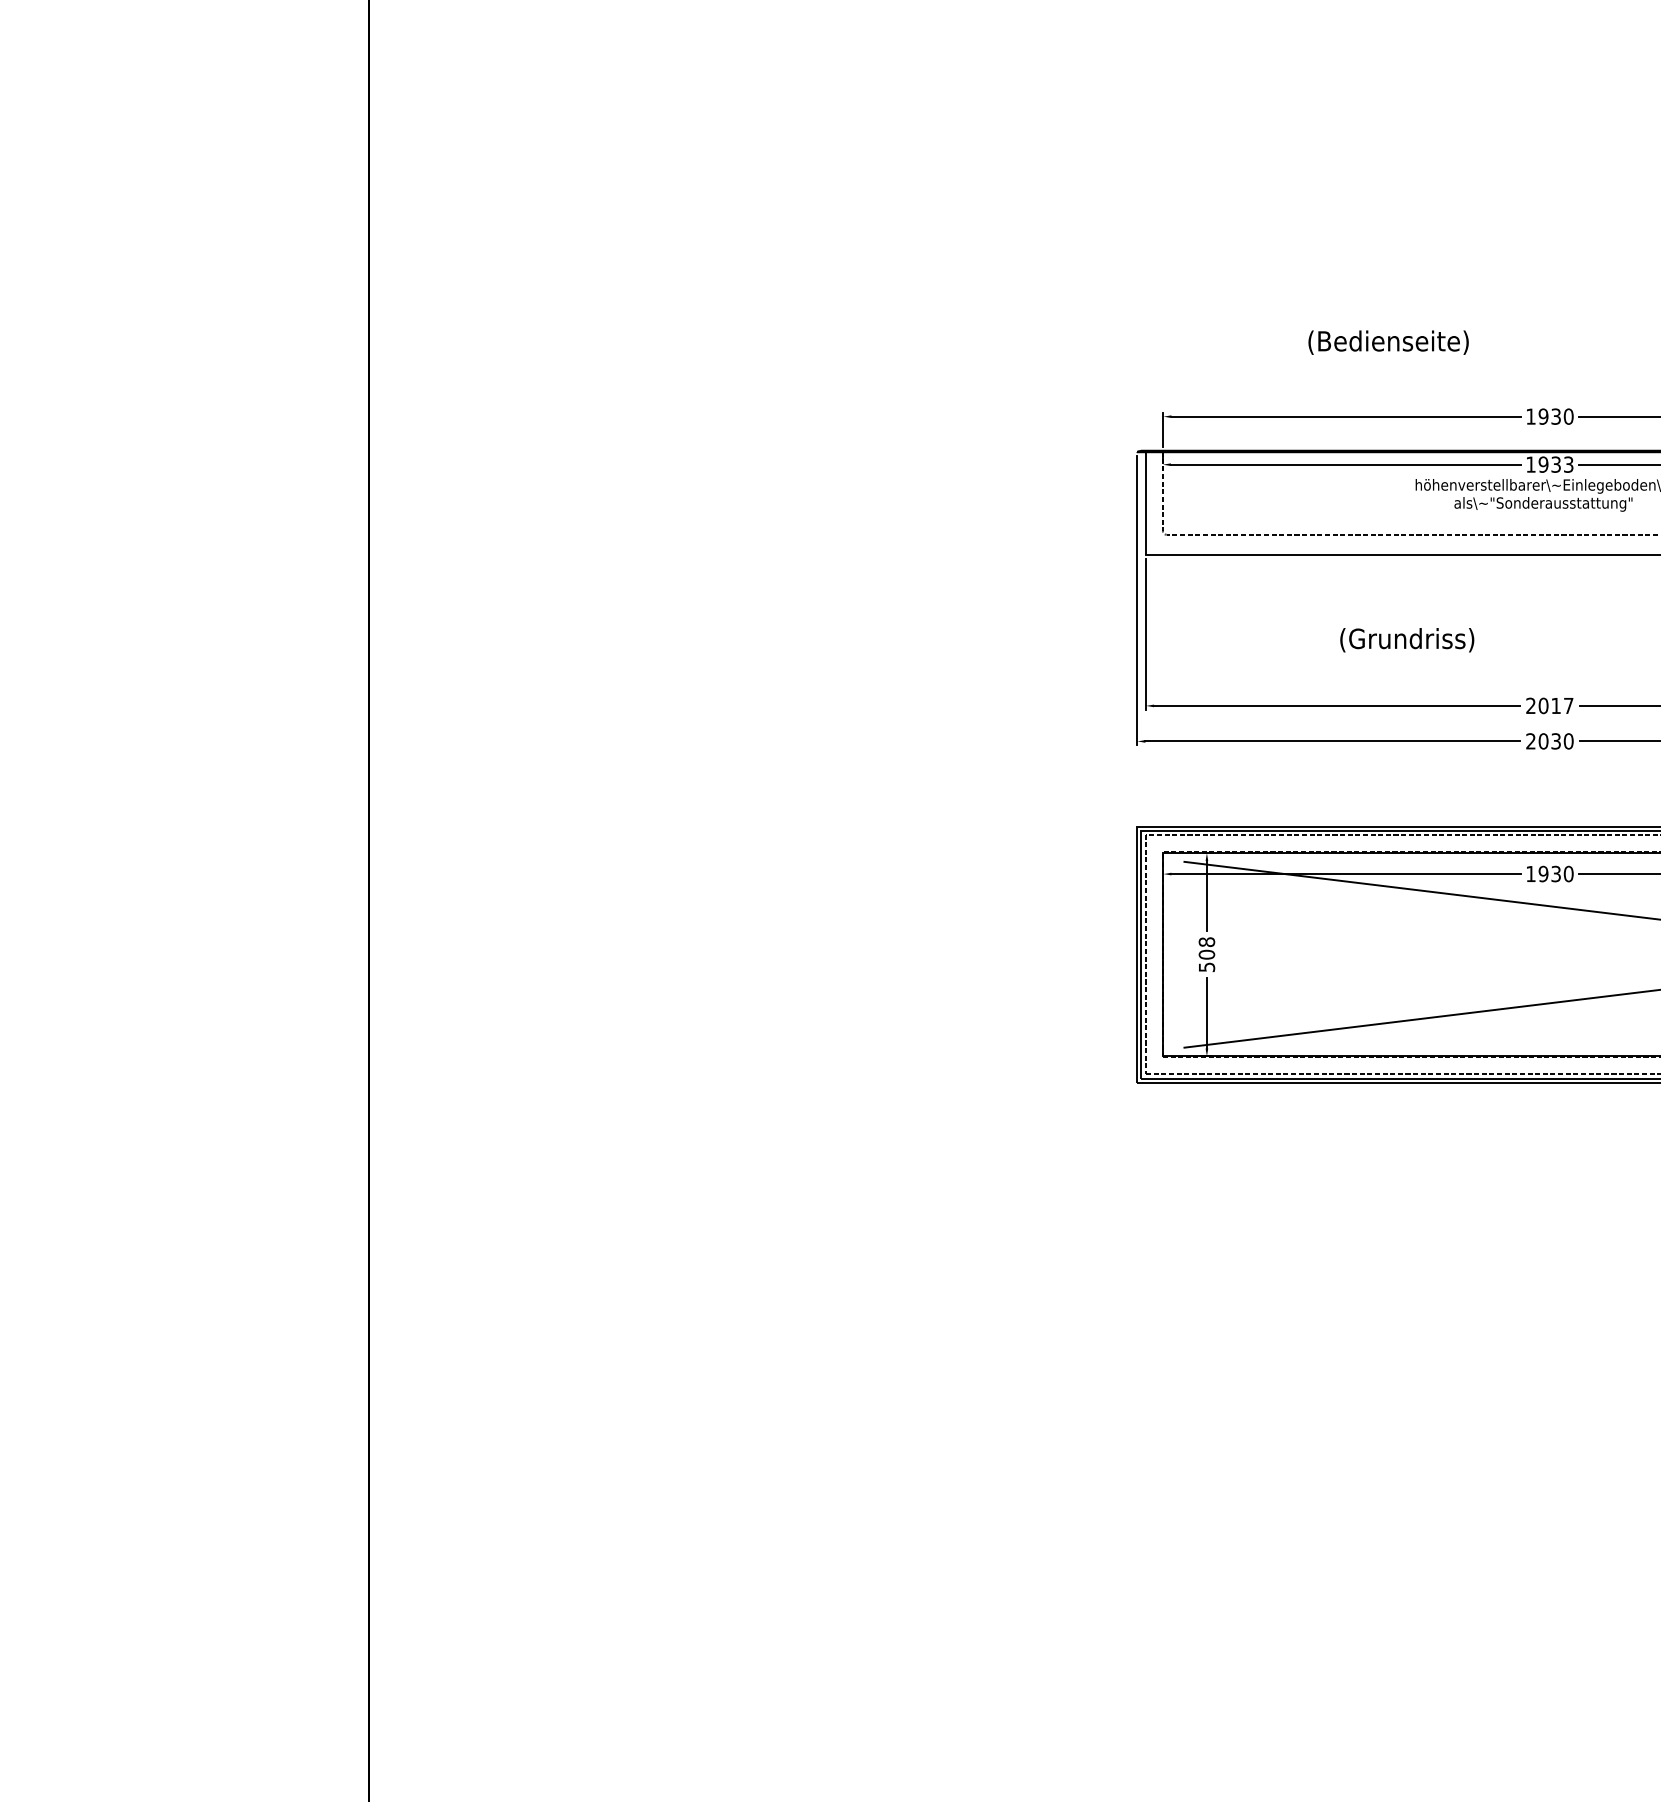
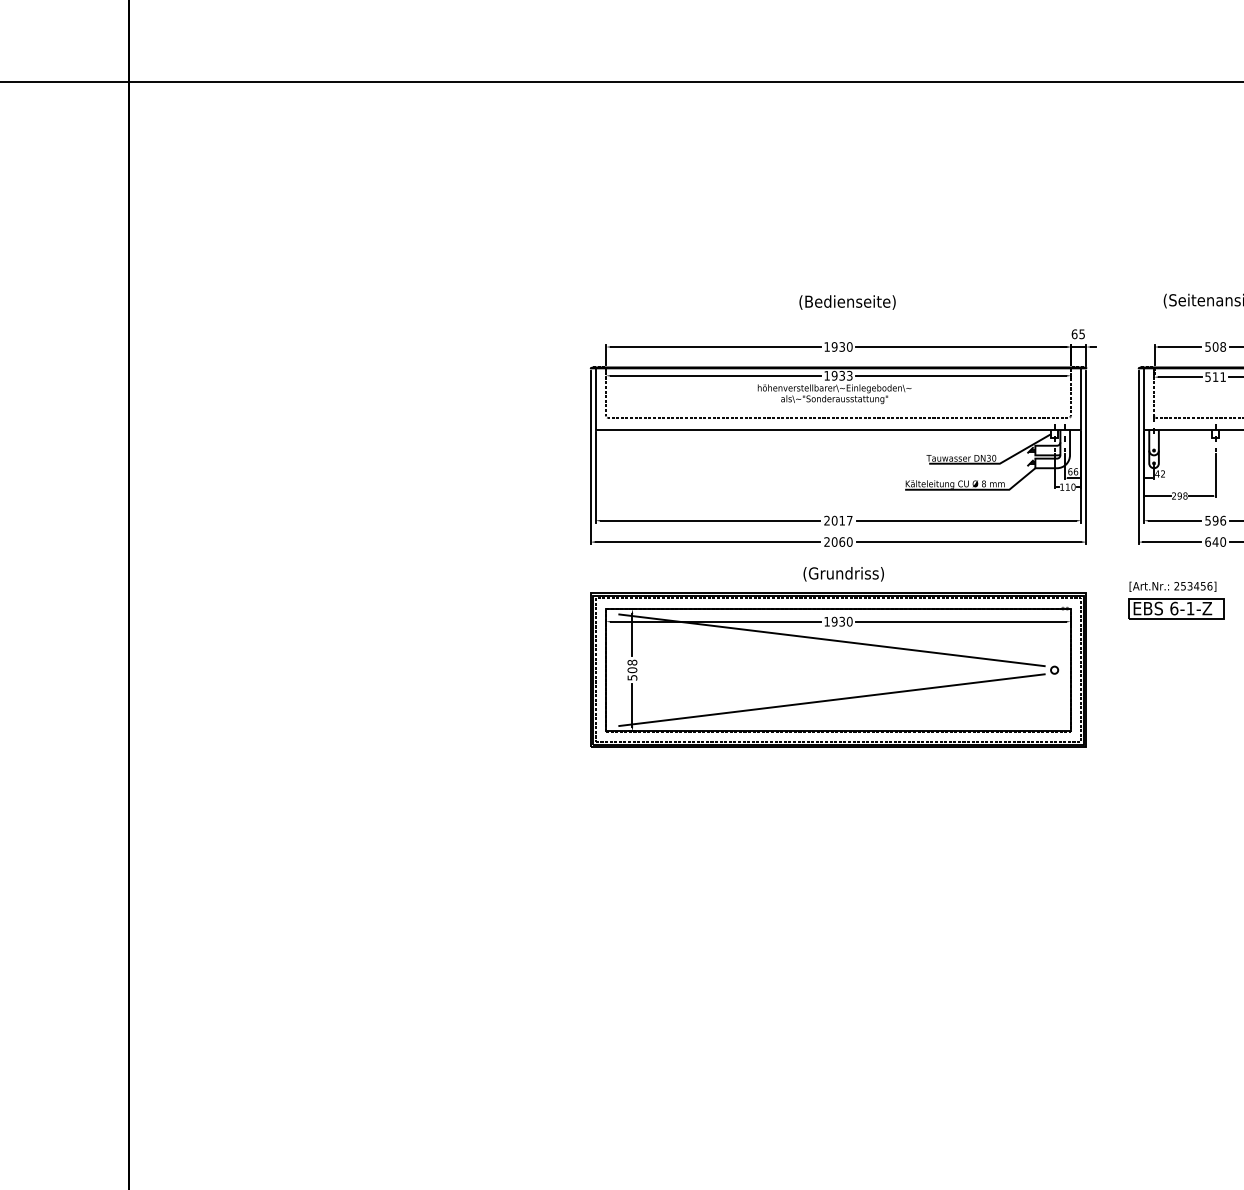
text: (1388, 342) -> (847, 302), moved
text: (1406, 640) -> (843, 574), moved
text: (1556, 740) -> (842, 541), 2030 -> 2060

